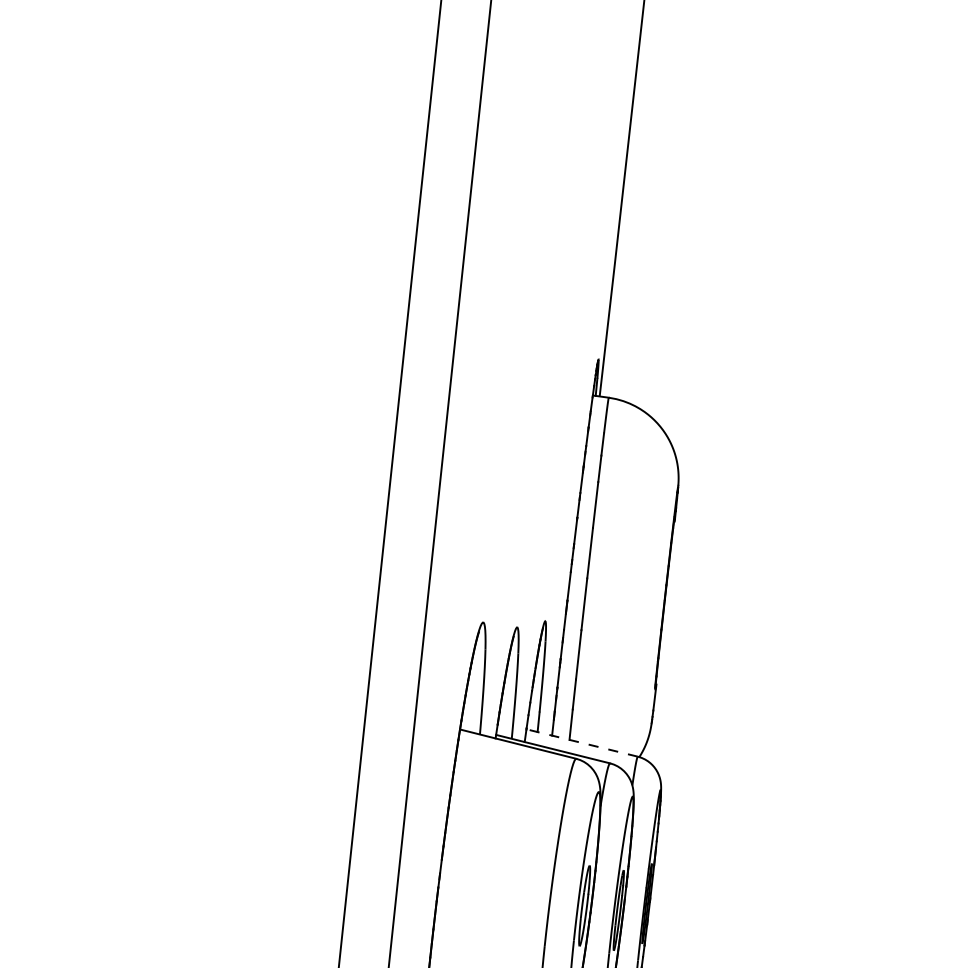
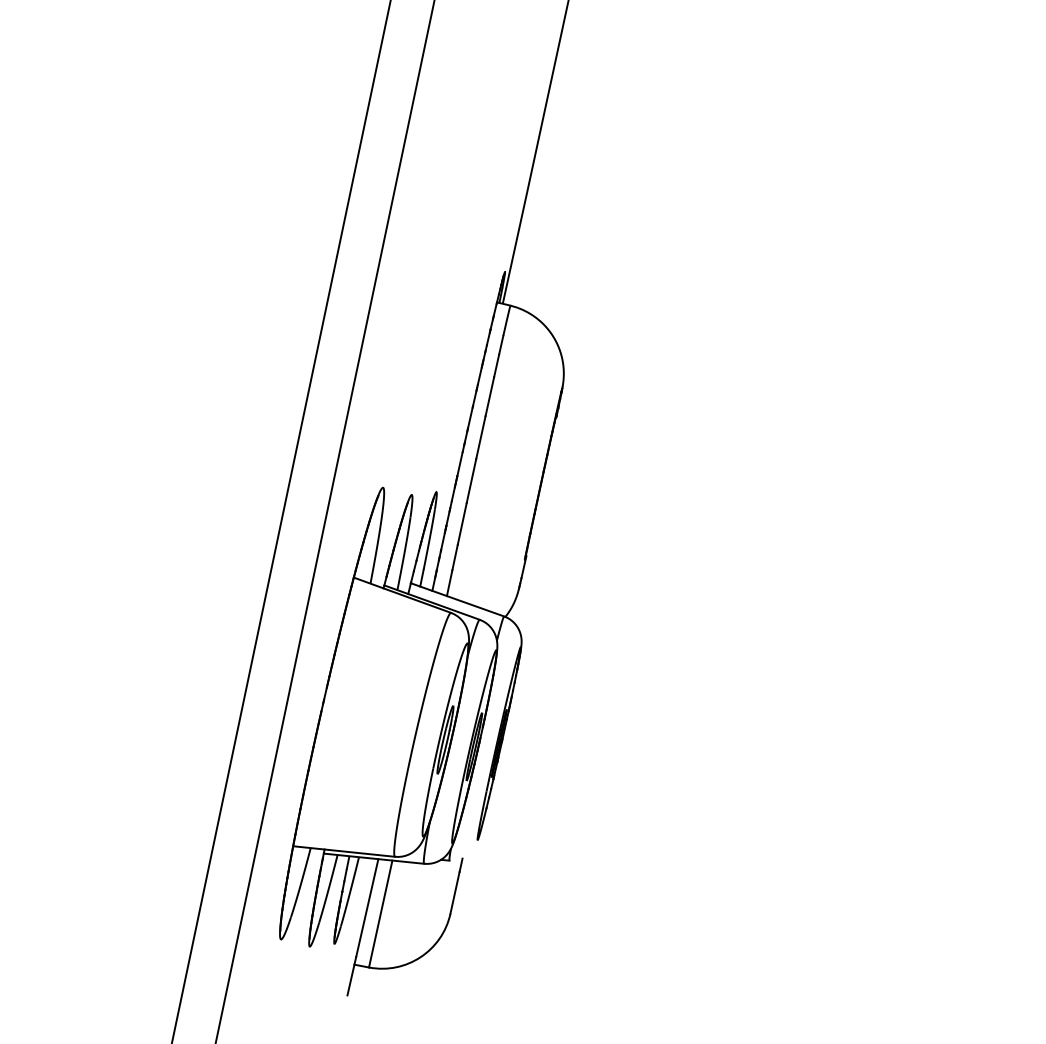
line: (582, 742) -> (457, 599), dashed -> solid

